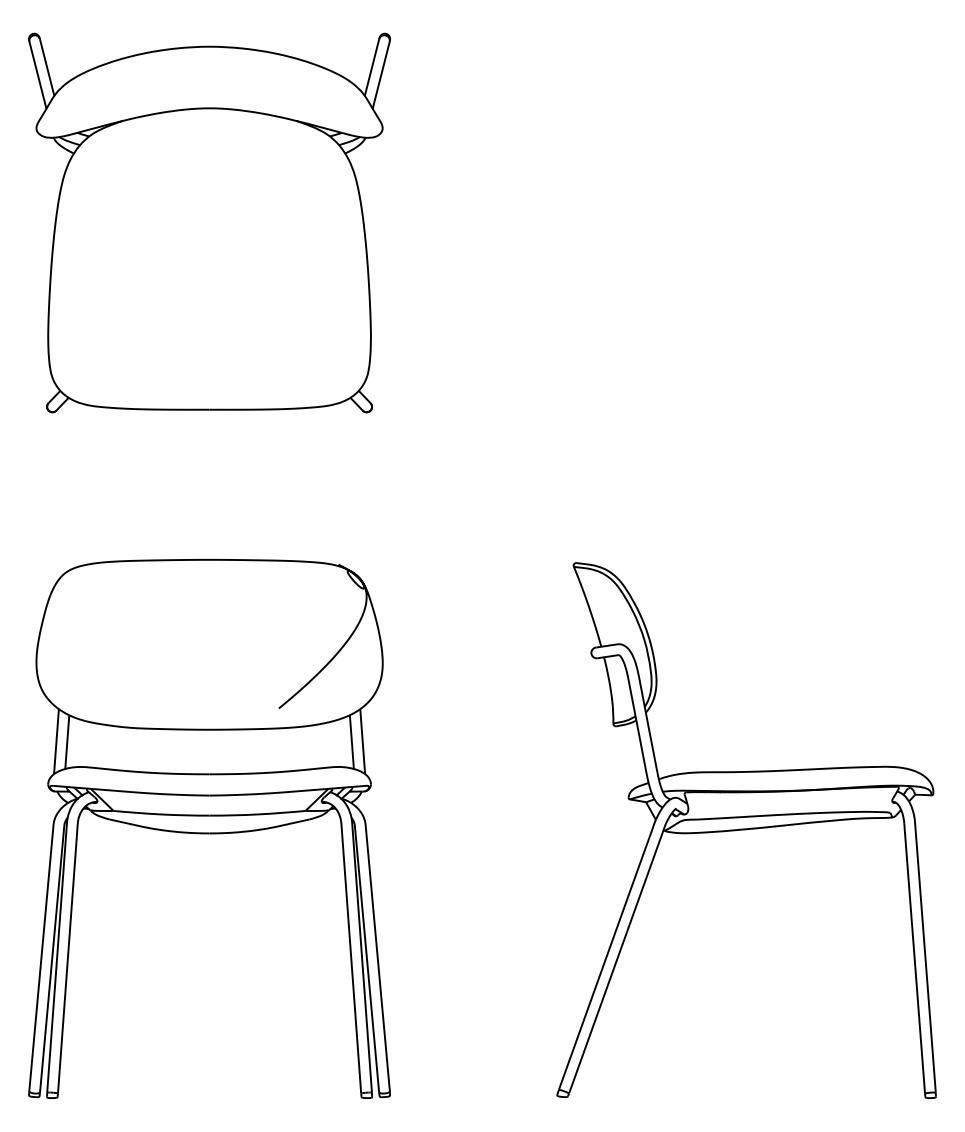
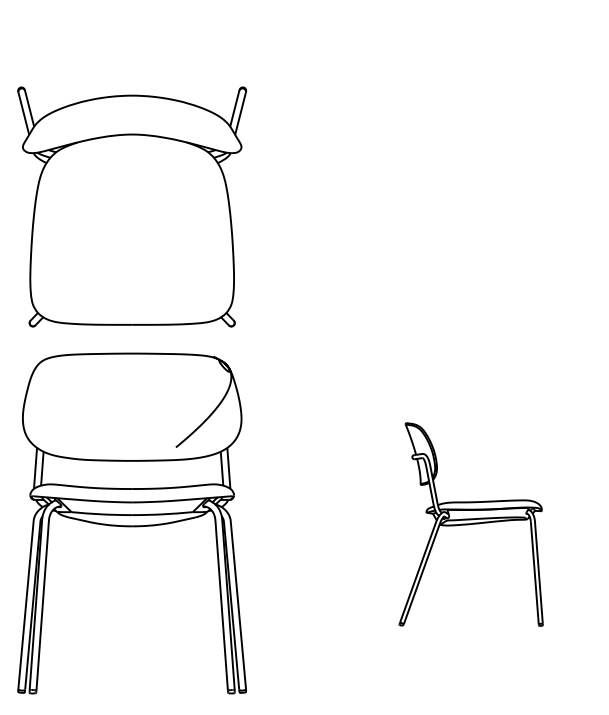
part: (210, 222) -> (132, 206), moved
part: (745, 830) -> (470, 524), size x0.6

